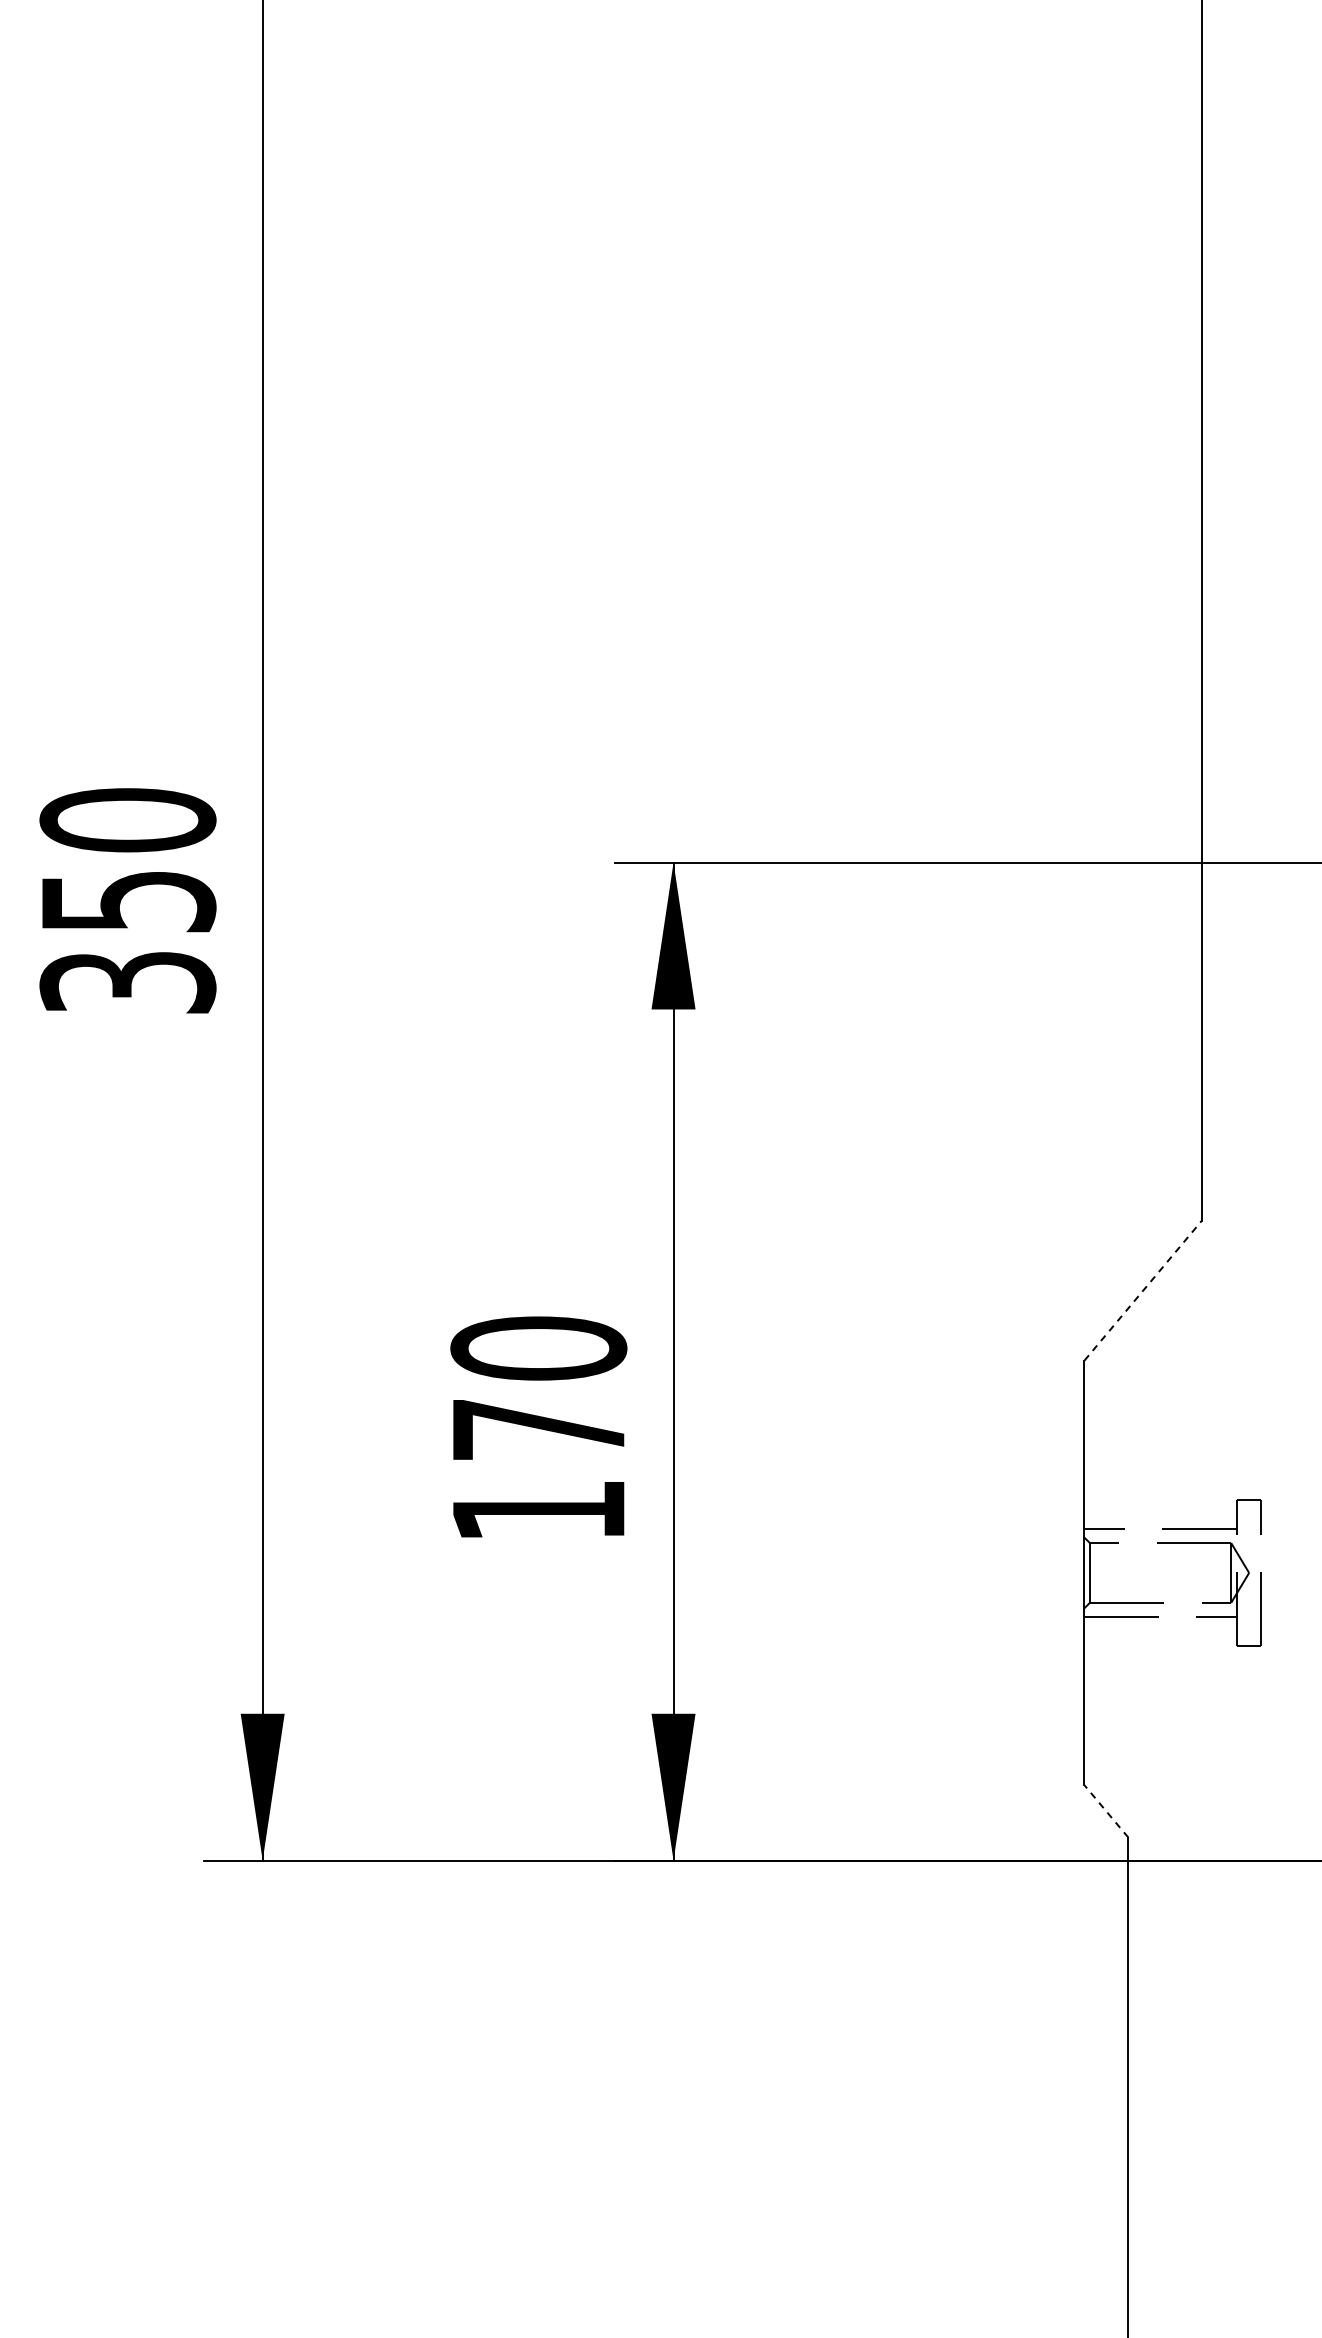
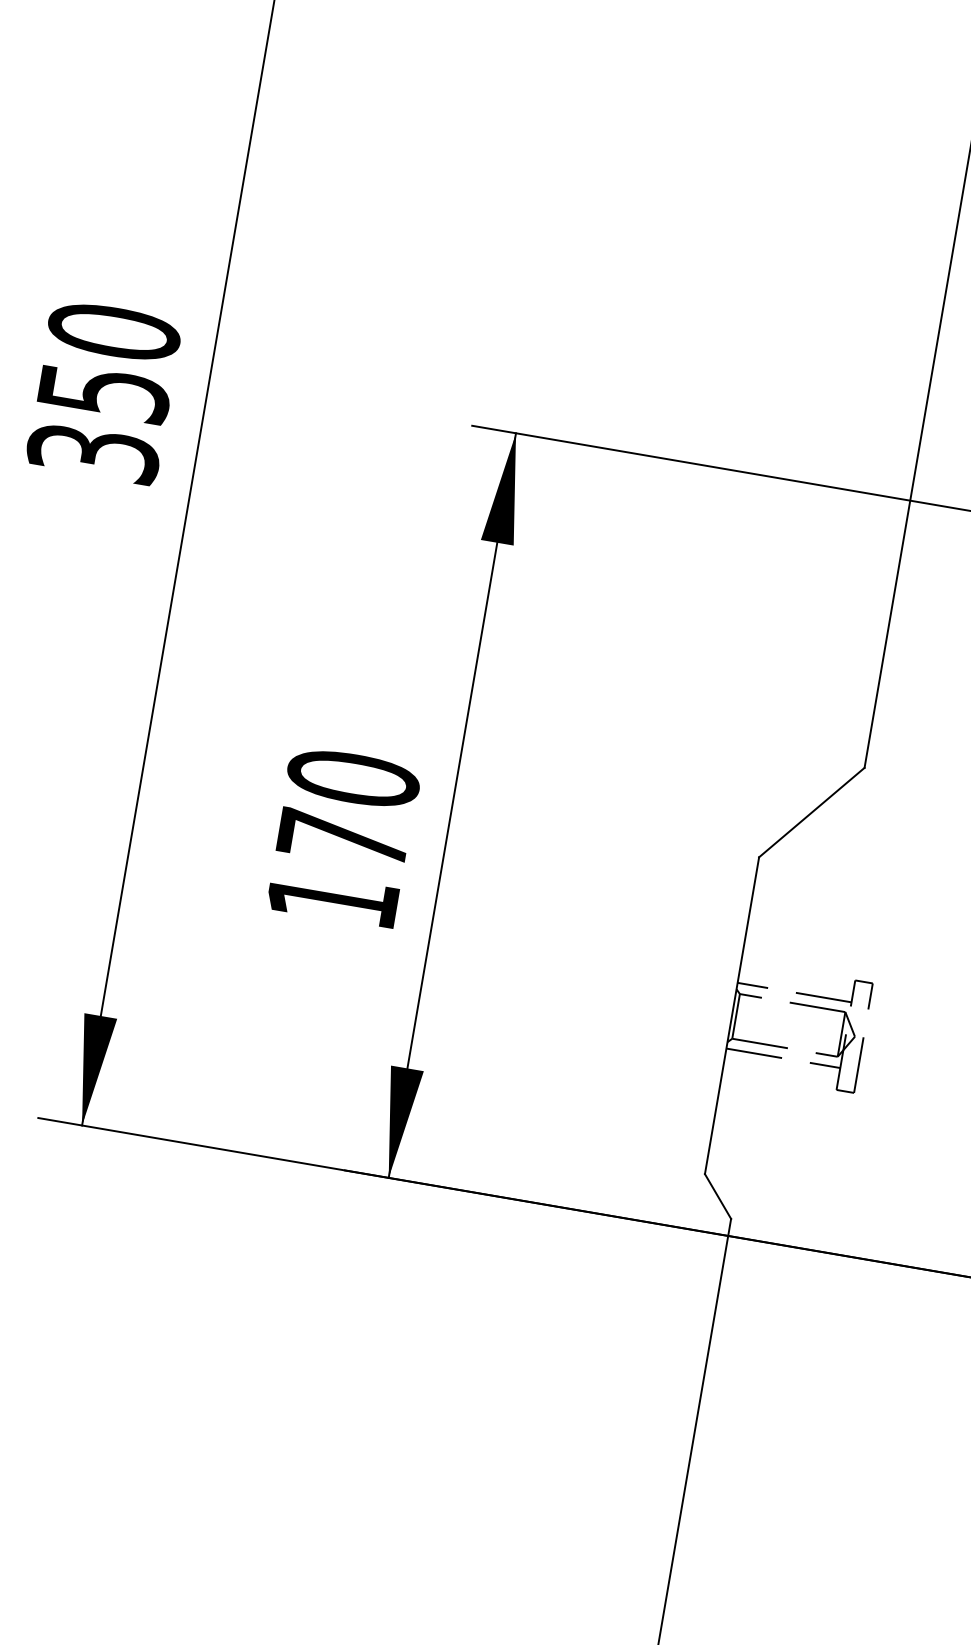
line: (1143, 1290) -> (812, 812), dashed -> solid
line: (1106, 1811) -> (718, 1196), dashed -> solid

